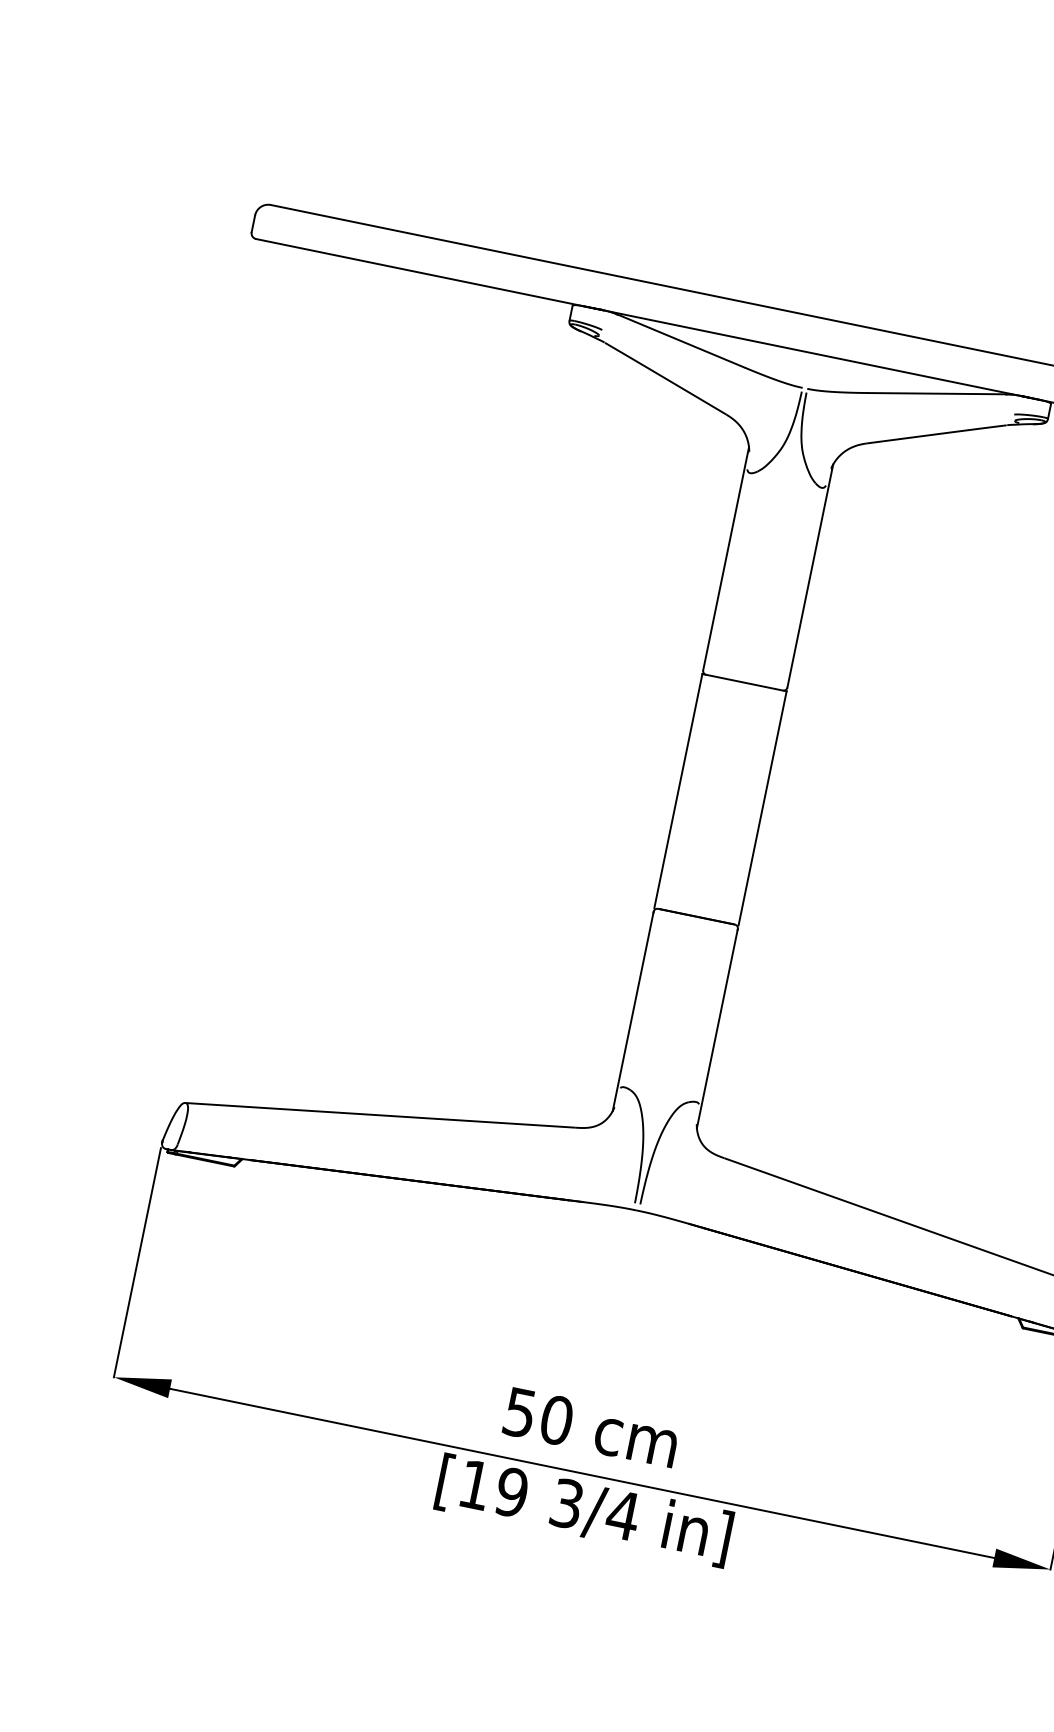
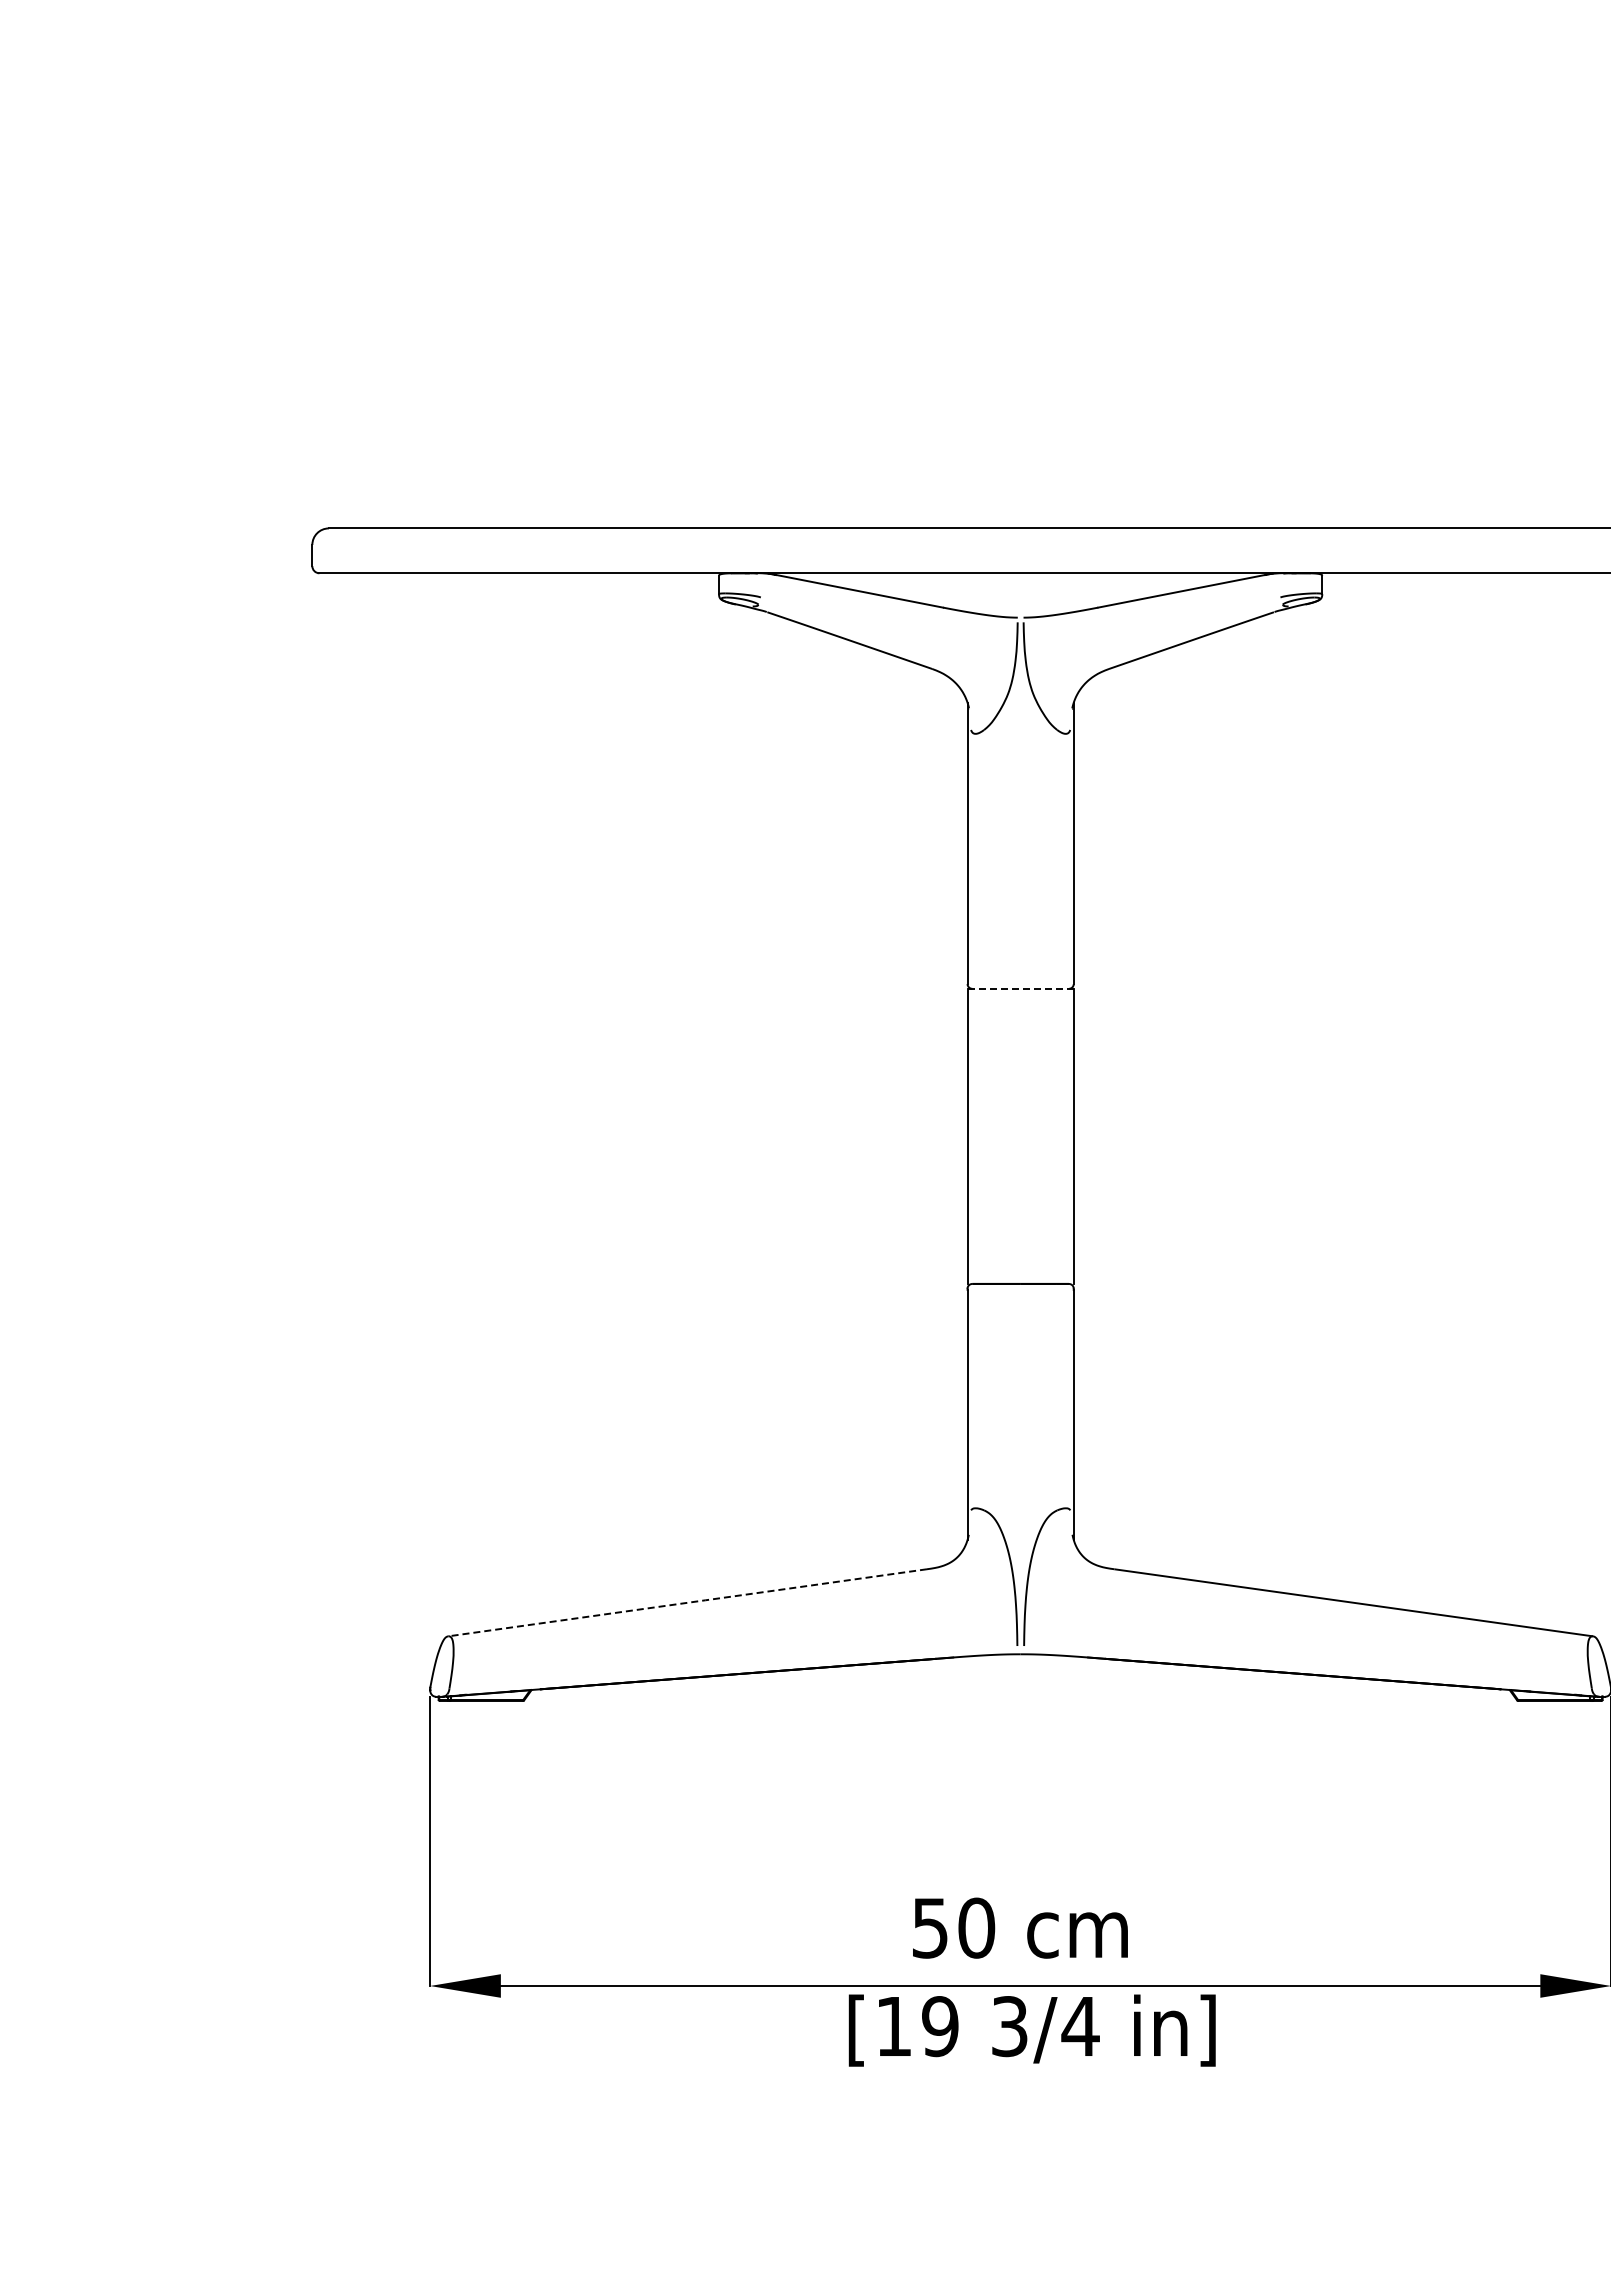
line: (745, 682) -> (1021, 988), solid -> dashed
line: (380, 1115) -> (687, 1602), solid -> dashed

